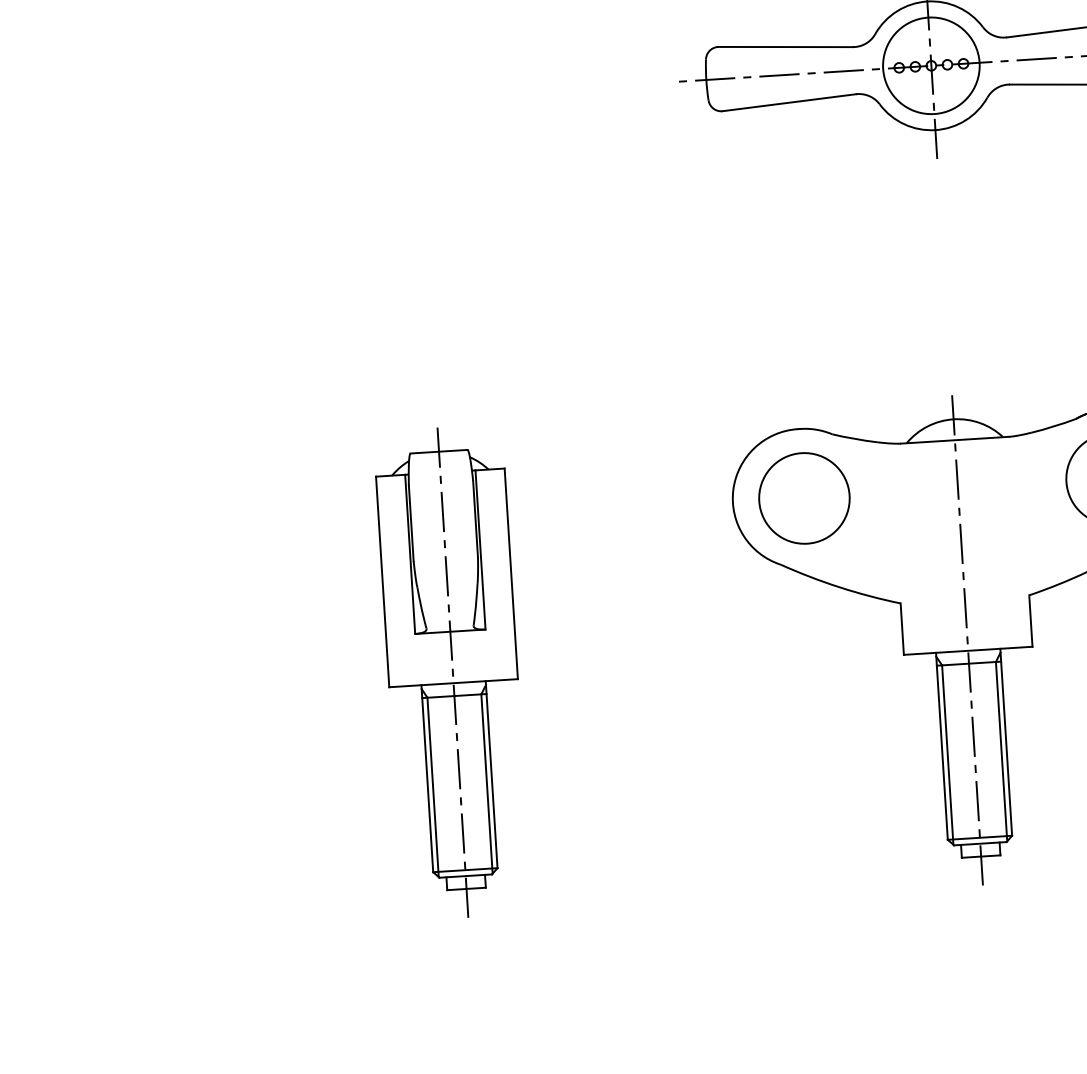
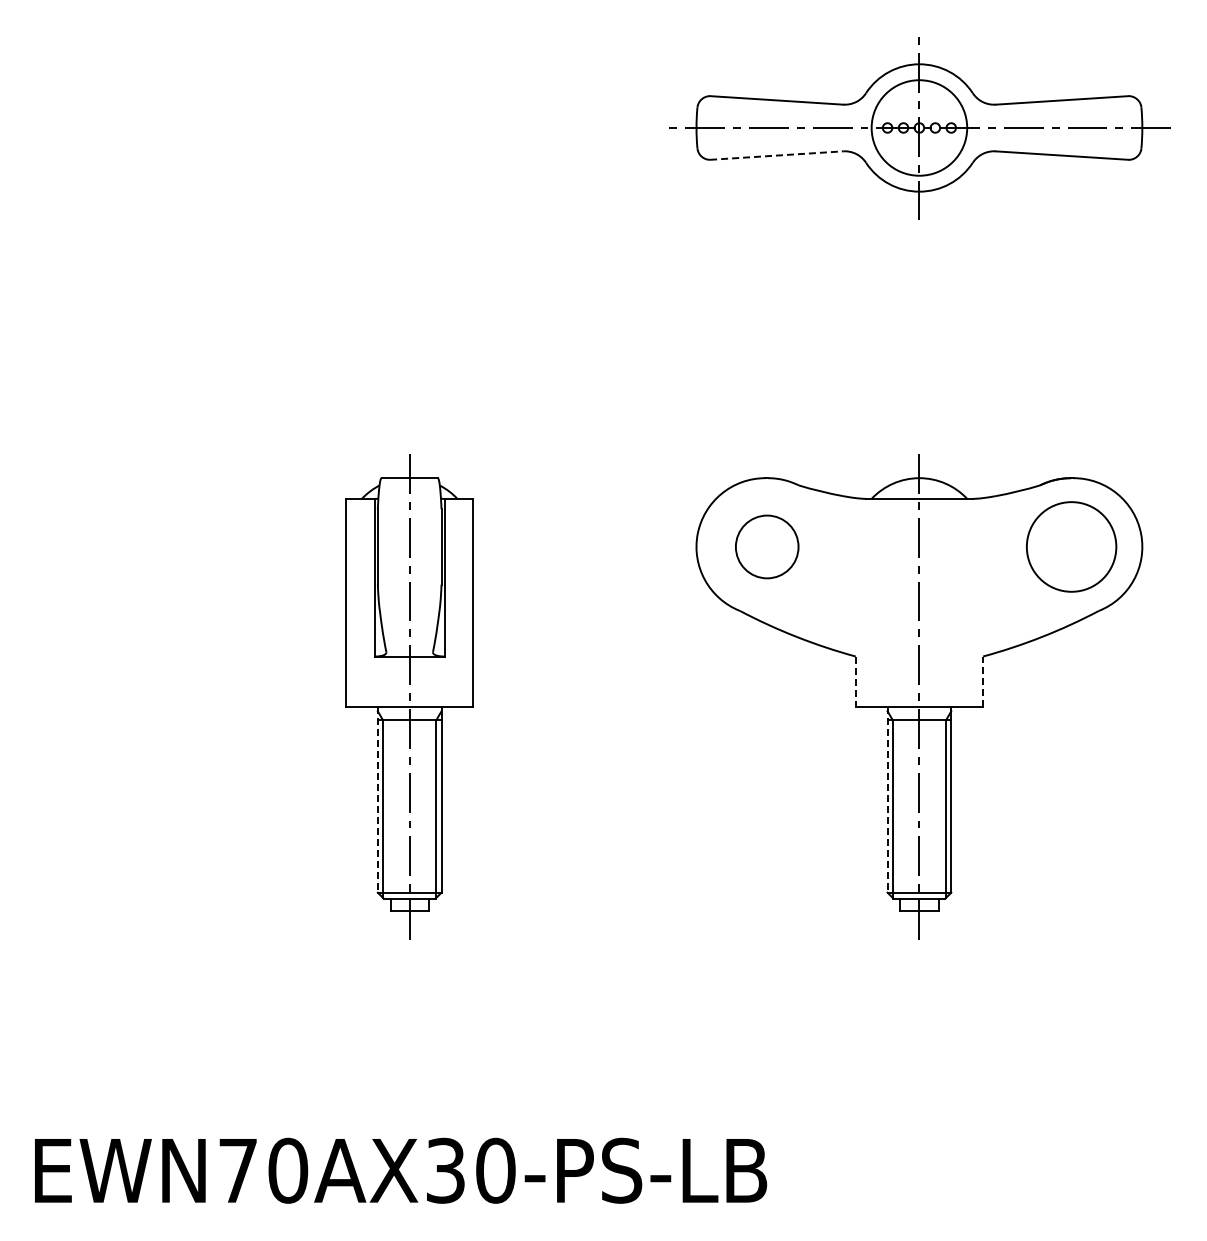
line: (788, 102) -> (776, 155), solid -> dashed
part: (803, 498) -> (766, 546), size x0.7
line: (1031, 620) -> (983, 681), solid -> dashed
line: (902, 629) -> (855, 682), solid -> dashed
line: (941, 746) -> (887, 800), solid -> dashed
line: (427, 779) -> (377, 800), solid -> dashed

